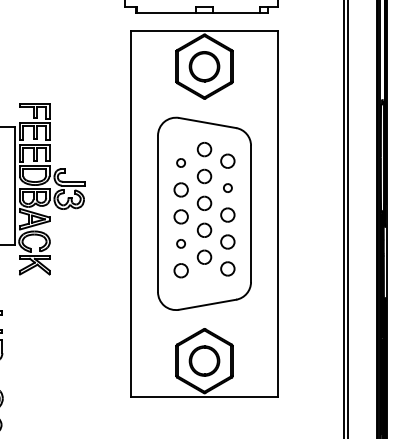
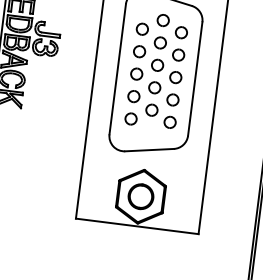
part: (180, 162) -> (141, 28), size x1.67
part: (227, 187) -> (178, 54), size x1.67
part: (180, 243) -> (133, 96), size x1.67

